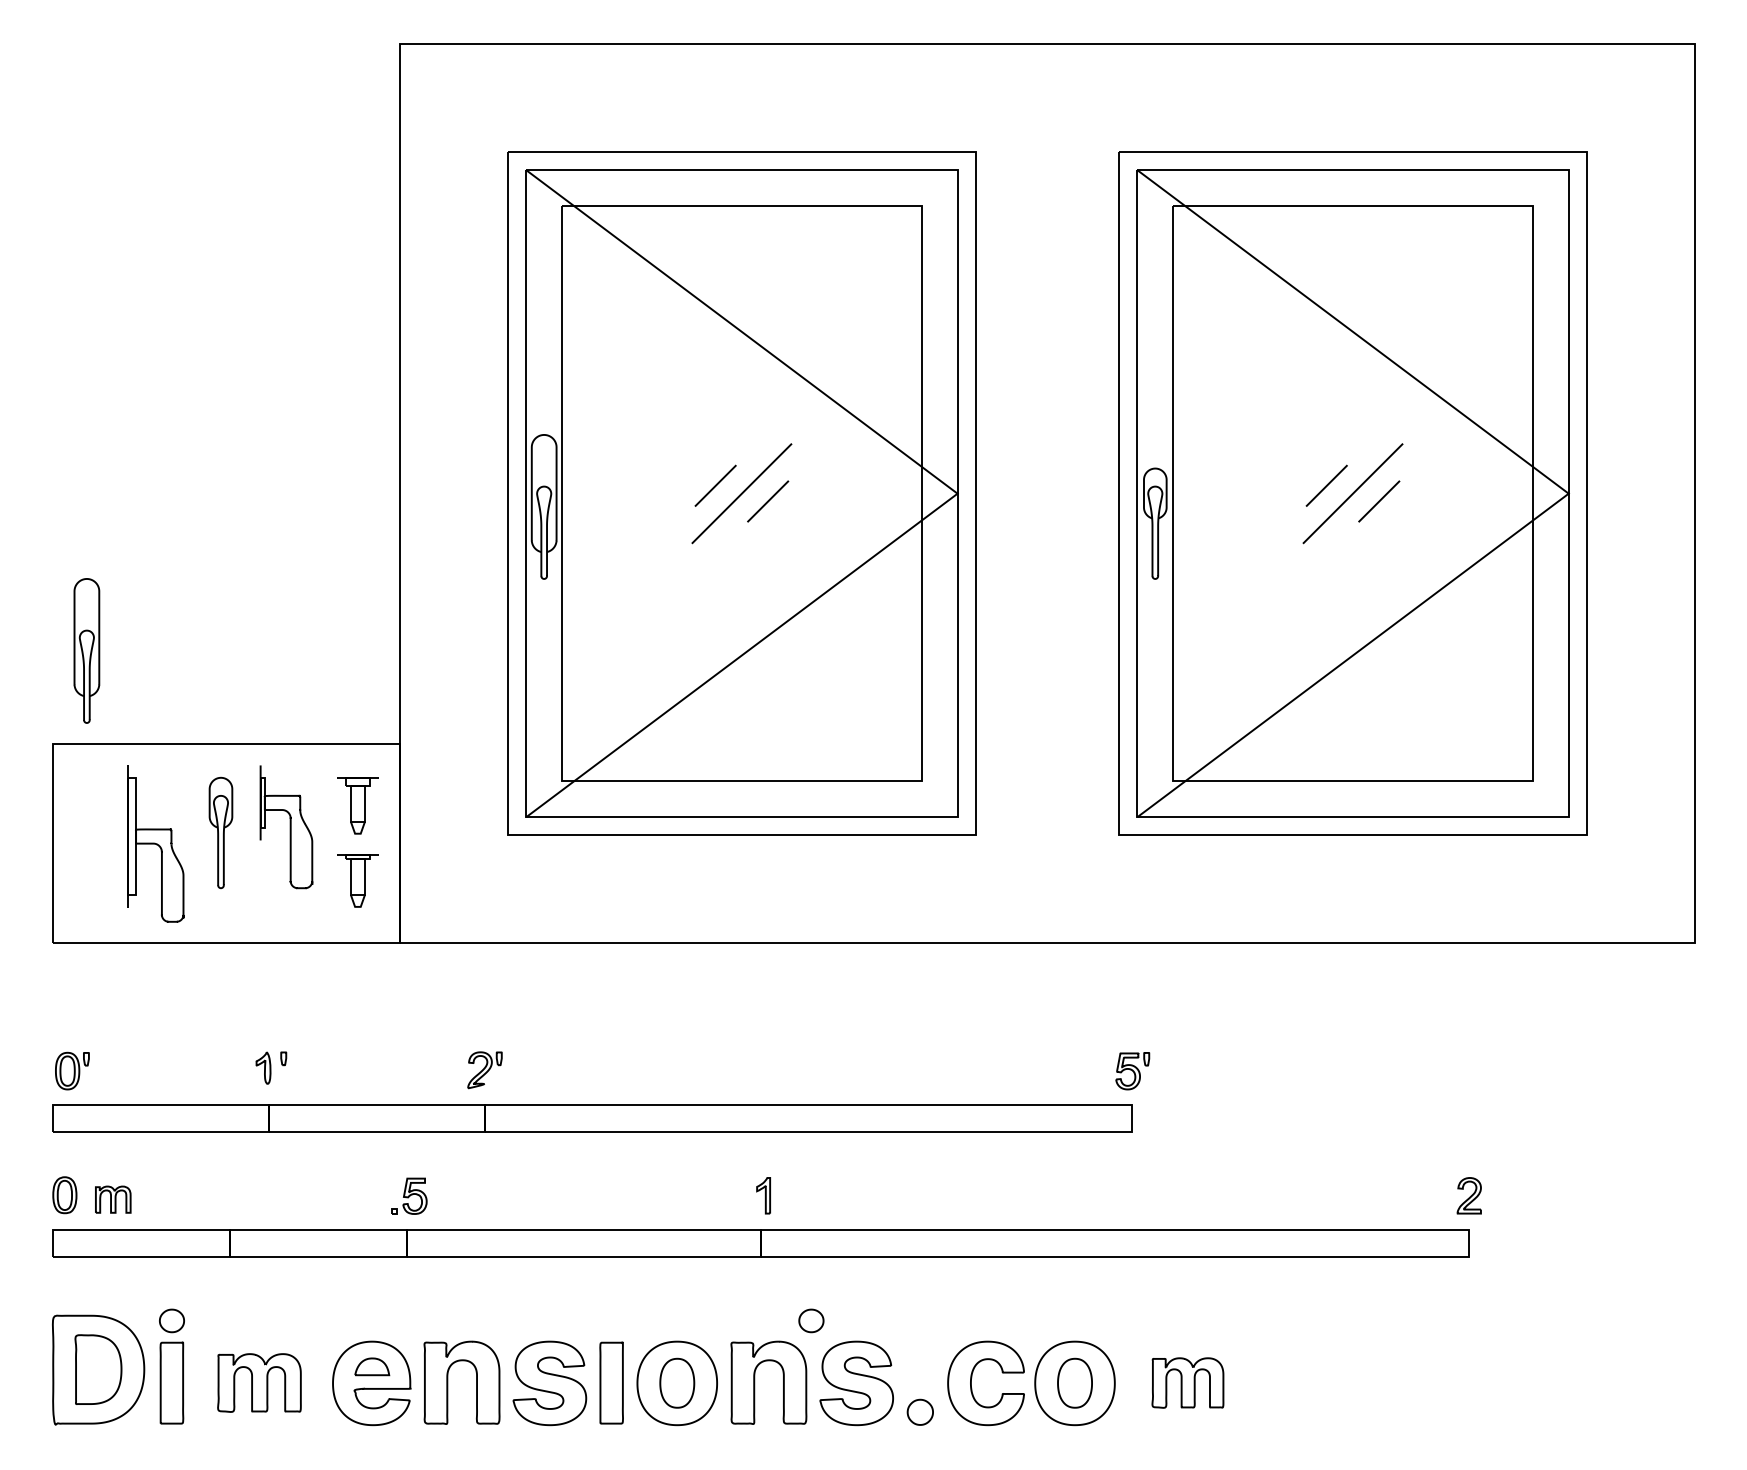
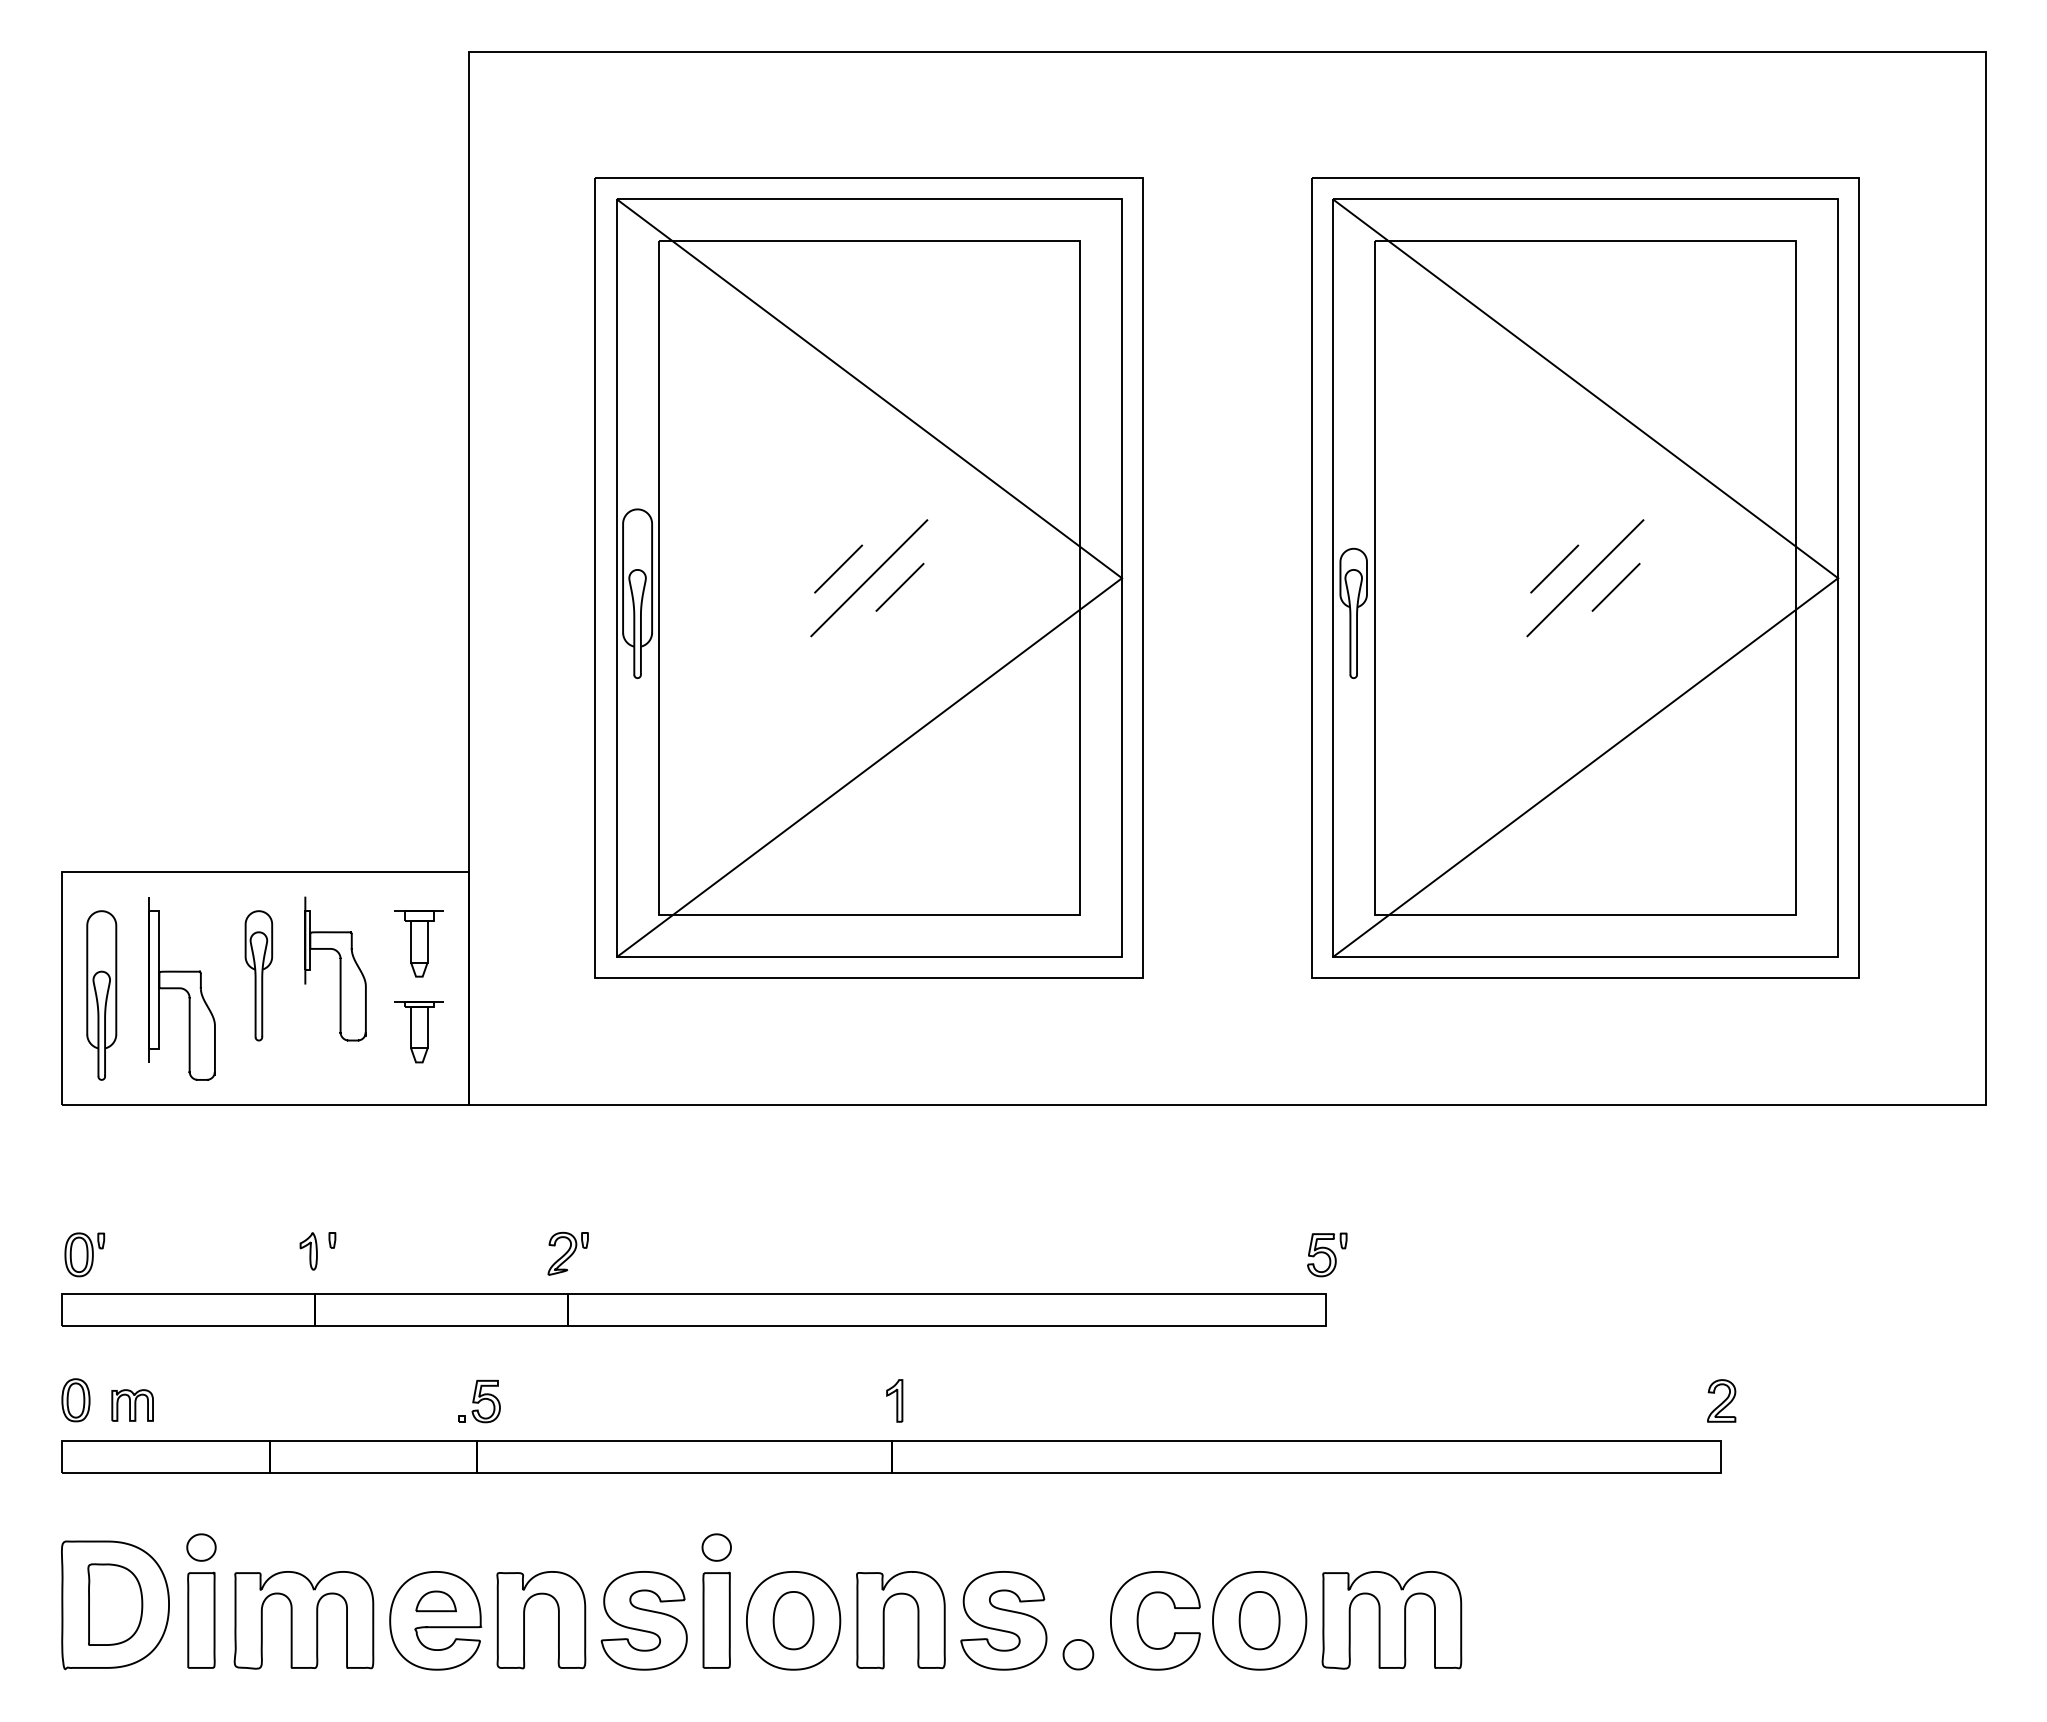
part: (86, 650) -> (101, 995), moved
part: (811, 1320) -> (716, 1547), moved
part: (259, 1383) -> (303, 1620), size x1.43
part: (1187, 1383) -> (1391, 1620), size x1.67

